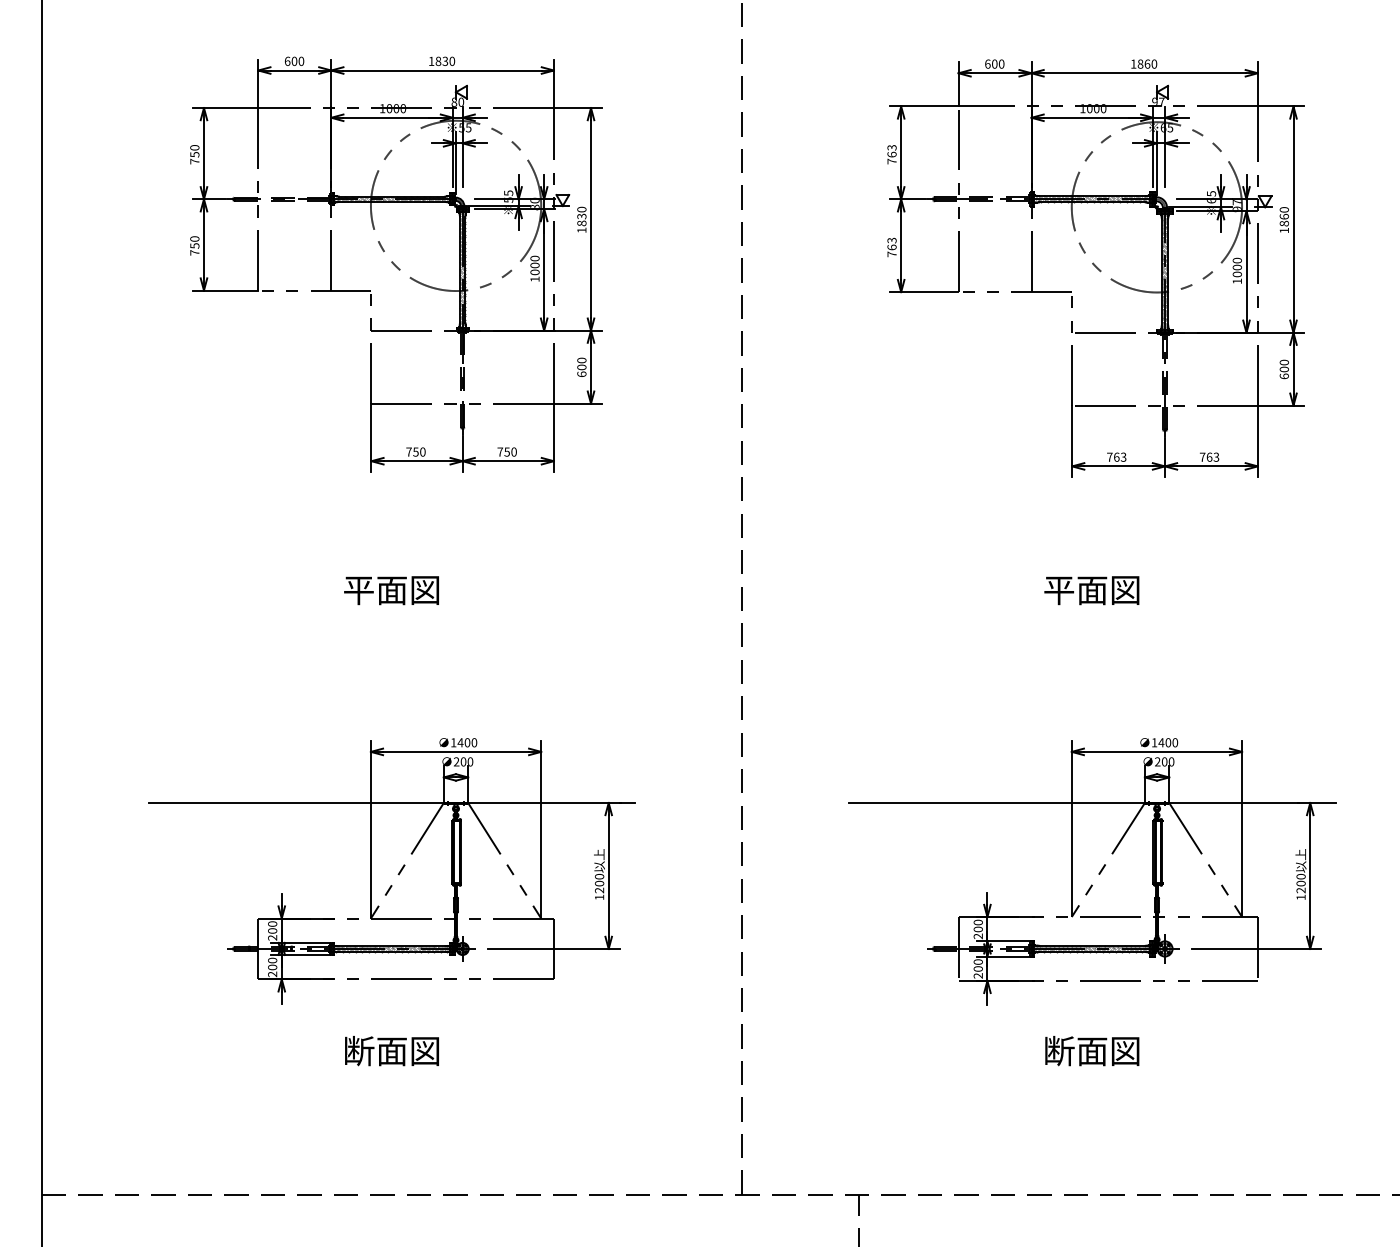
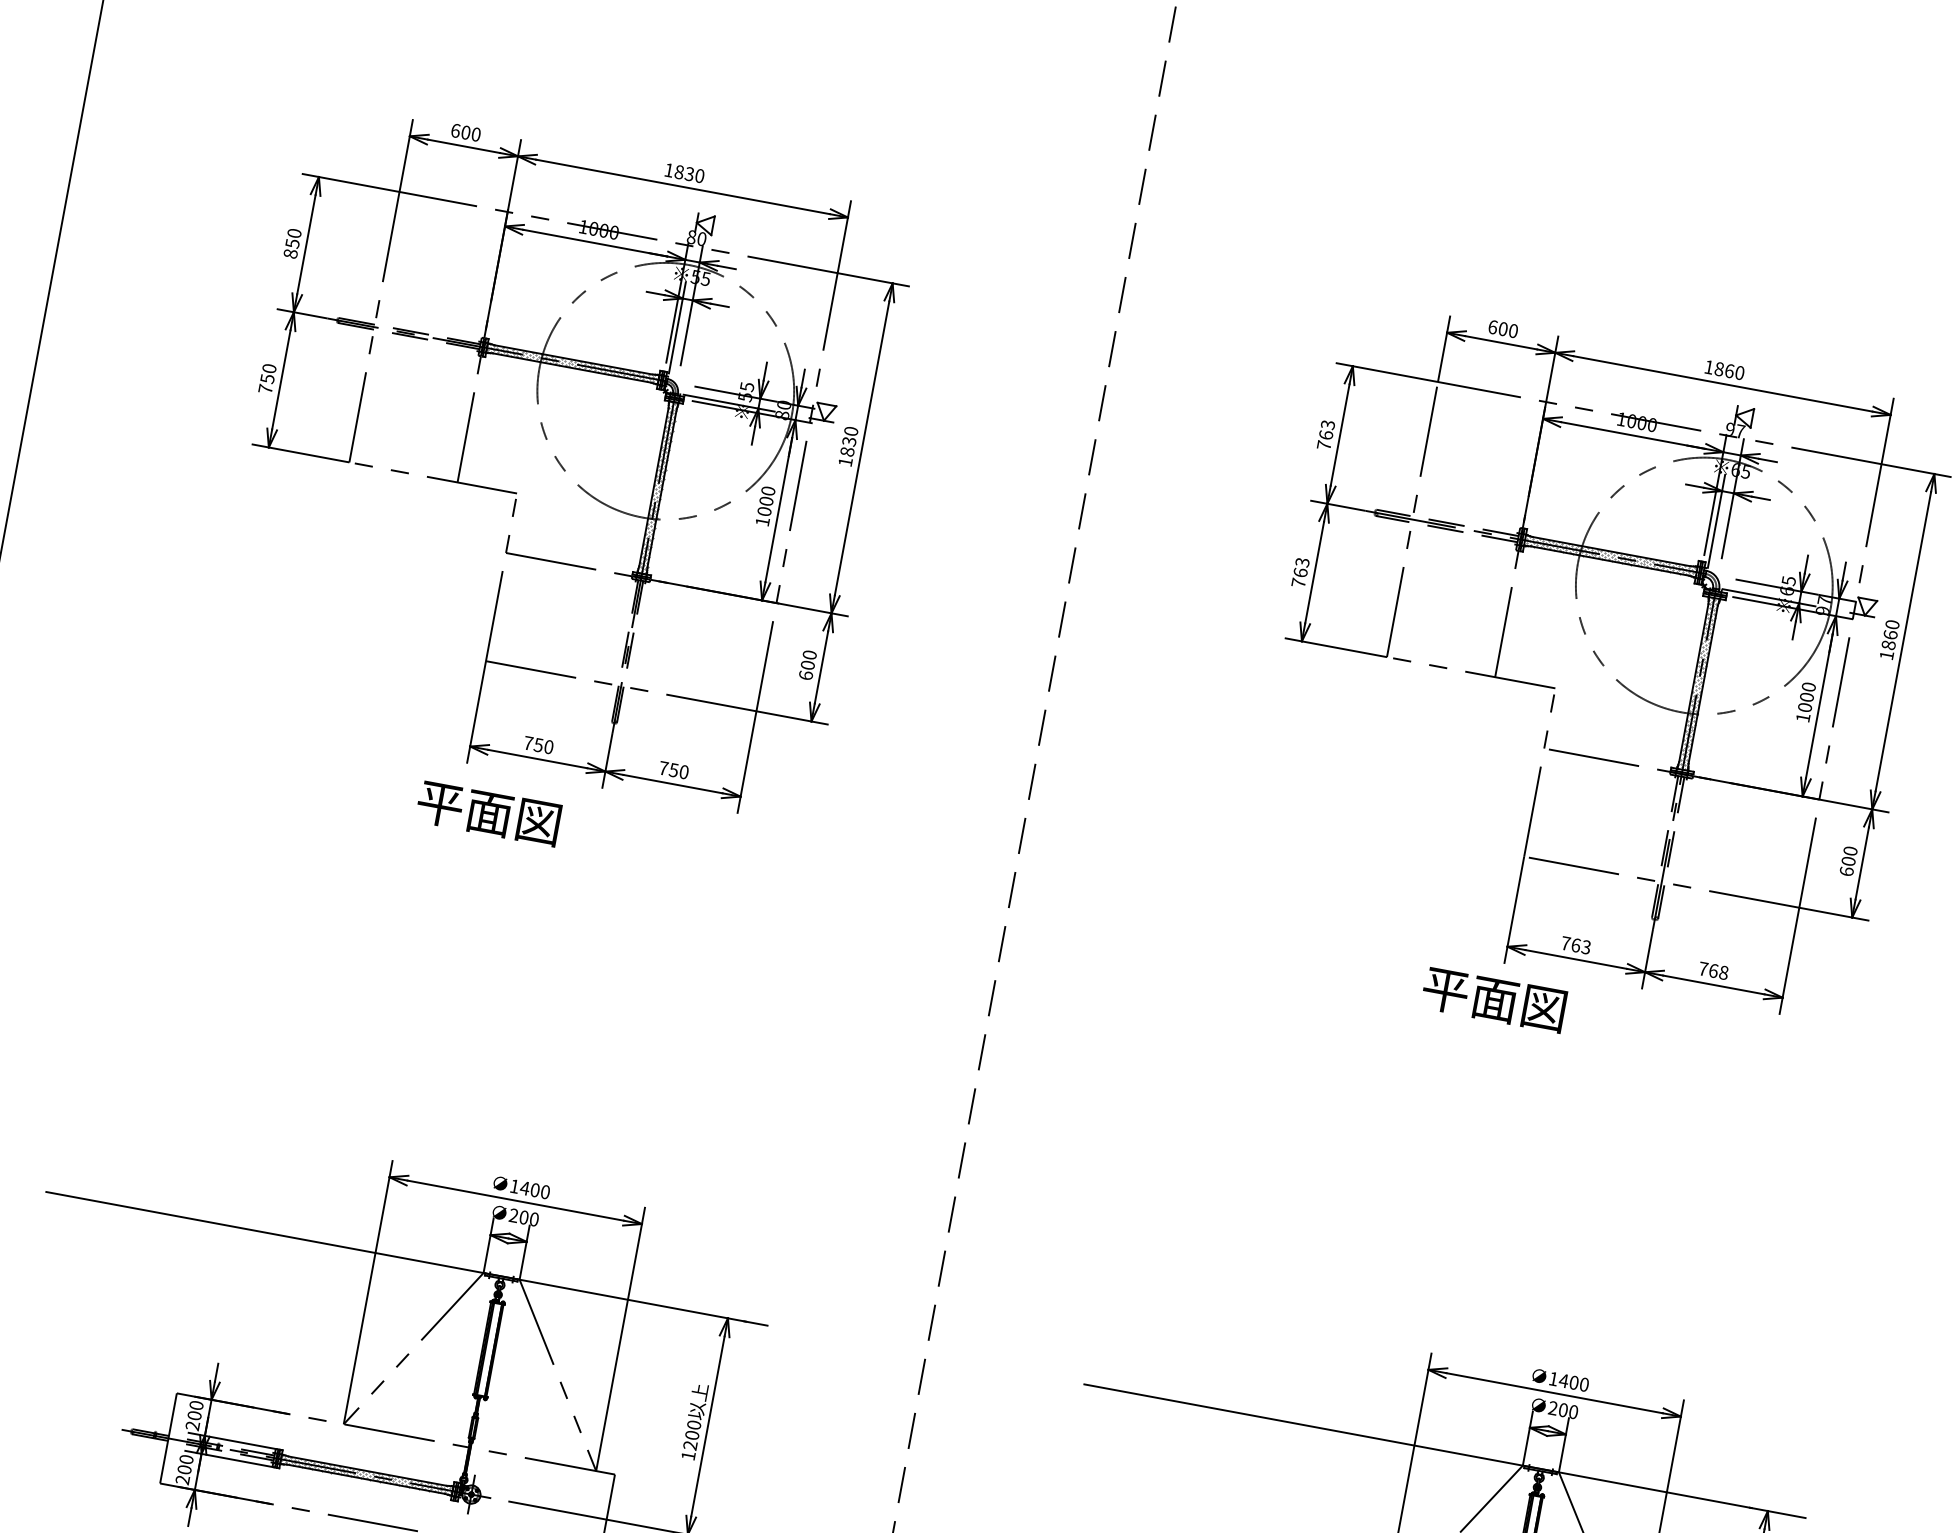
text: (194, 161) -> (290, 253), 750 -> 850
text: (1216, 456) -> (1724, 971), 763 -> 768
text: (391, 590) -> (488, 813), moved
text: (1091, 590) -> (1493, 999), moved

